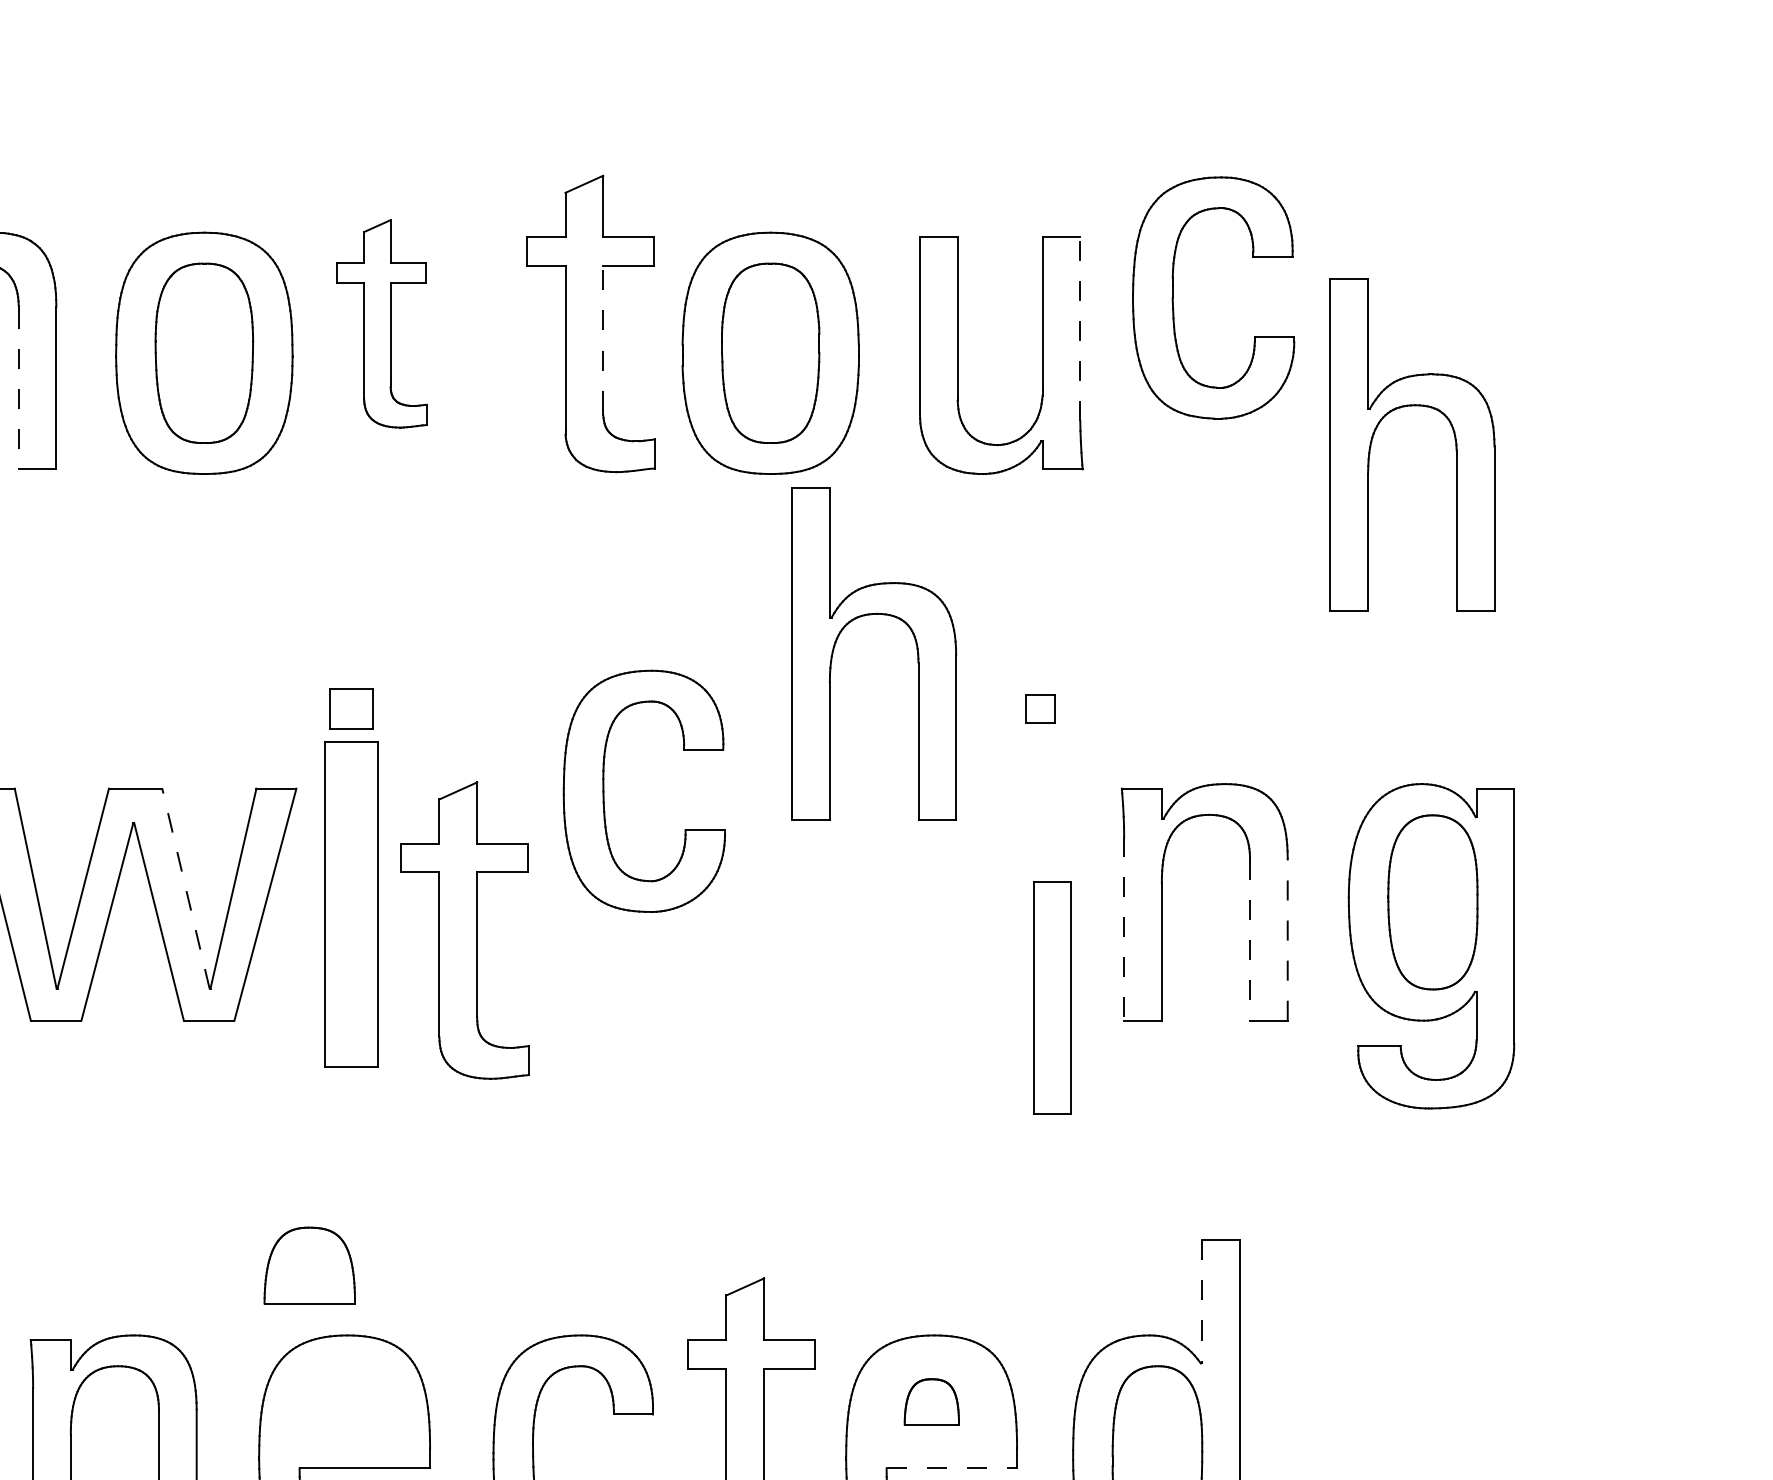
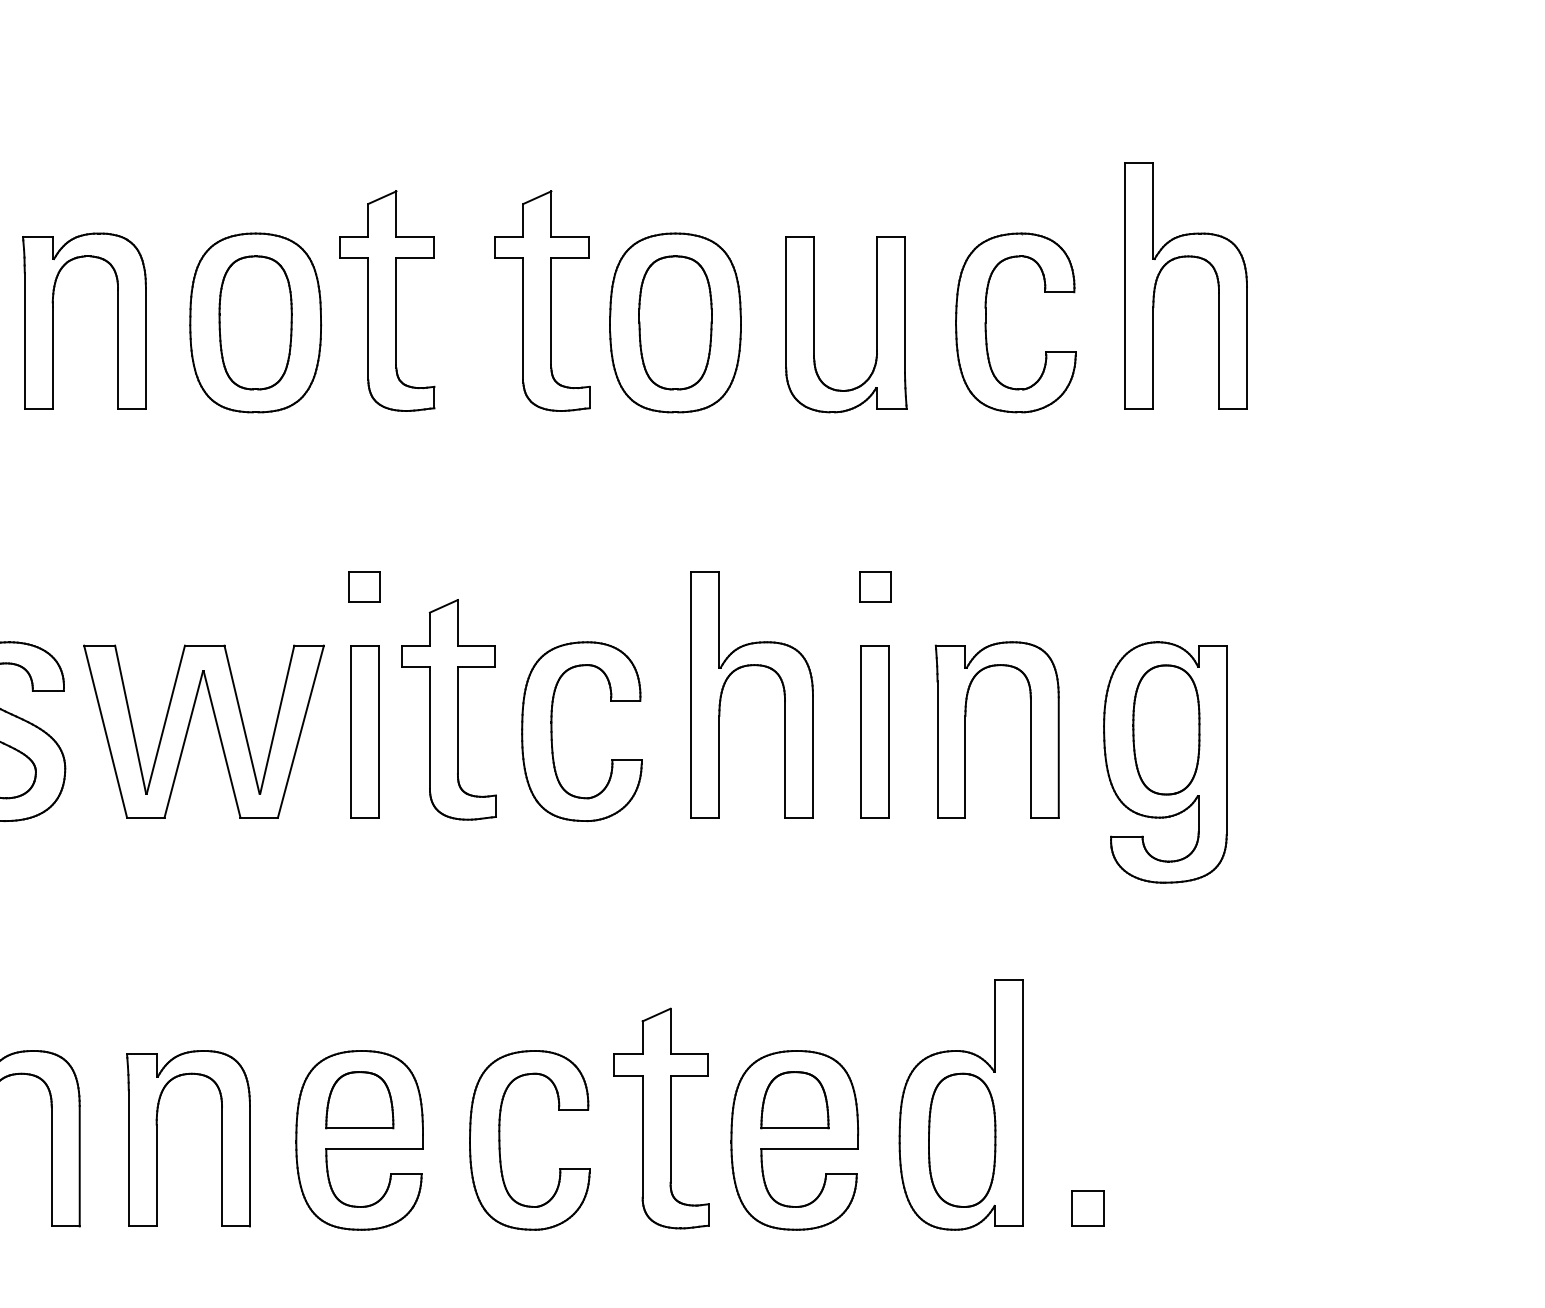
part: (1174, 297) -> (986, 322), moved
part: (382, 323) -> (387, 300), size x1.43
line: (1079, 328) -> (904, 304), dashed -> solid
line: (603, 337) -> (551, 311), dashed -> solid
line: (19, 389) -> (118, 349), dashed -> solid
part: (1380, 424) -> (1162, 270), moved
part: (839, 637) -> (726, 682), moved
part: (1040, 708) -> (875, 586), size x1.43
part: (604, 791) -> (552, 731), moved
line: (185, 888) -> (241, 719), dashed -> solid
part: (351, 904) -> (364, 731), size x0.71
part: (464, 930) -> (448, 709), moved
line: (1124, 930) -> (937, 750), dashed -> solid
line: (1287, 938) -> (1058, 756), dashed -> solid
line: (1249, 940) -> (1030, 758), dashed -> solid
part: (1051, 997) -> (874, 731), moved
part: (309, 1265) -> (359, 1100), moved
line: (1202, 1302) -> (995, 1026), dashed -> solid
part: (931, 1402) -> (794, 1100), size x1.67
line: (952, 1468) -> (810, 1149), dashed -> solid

